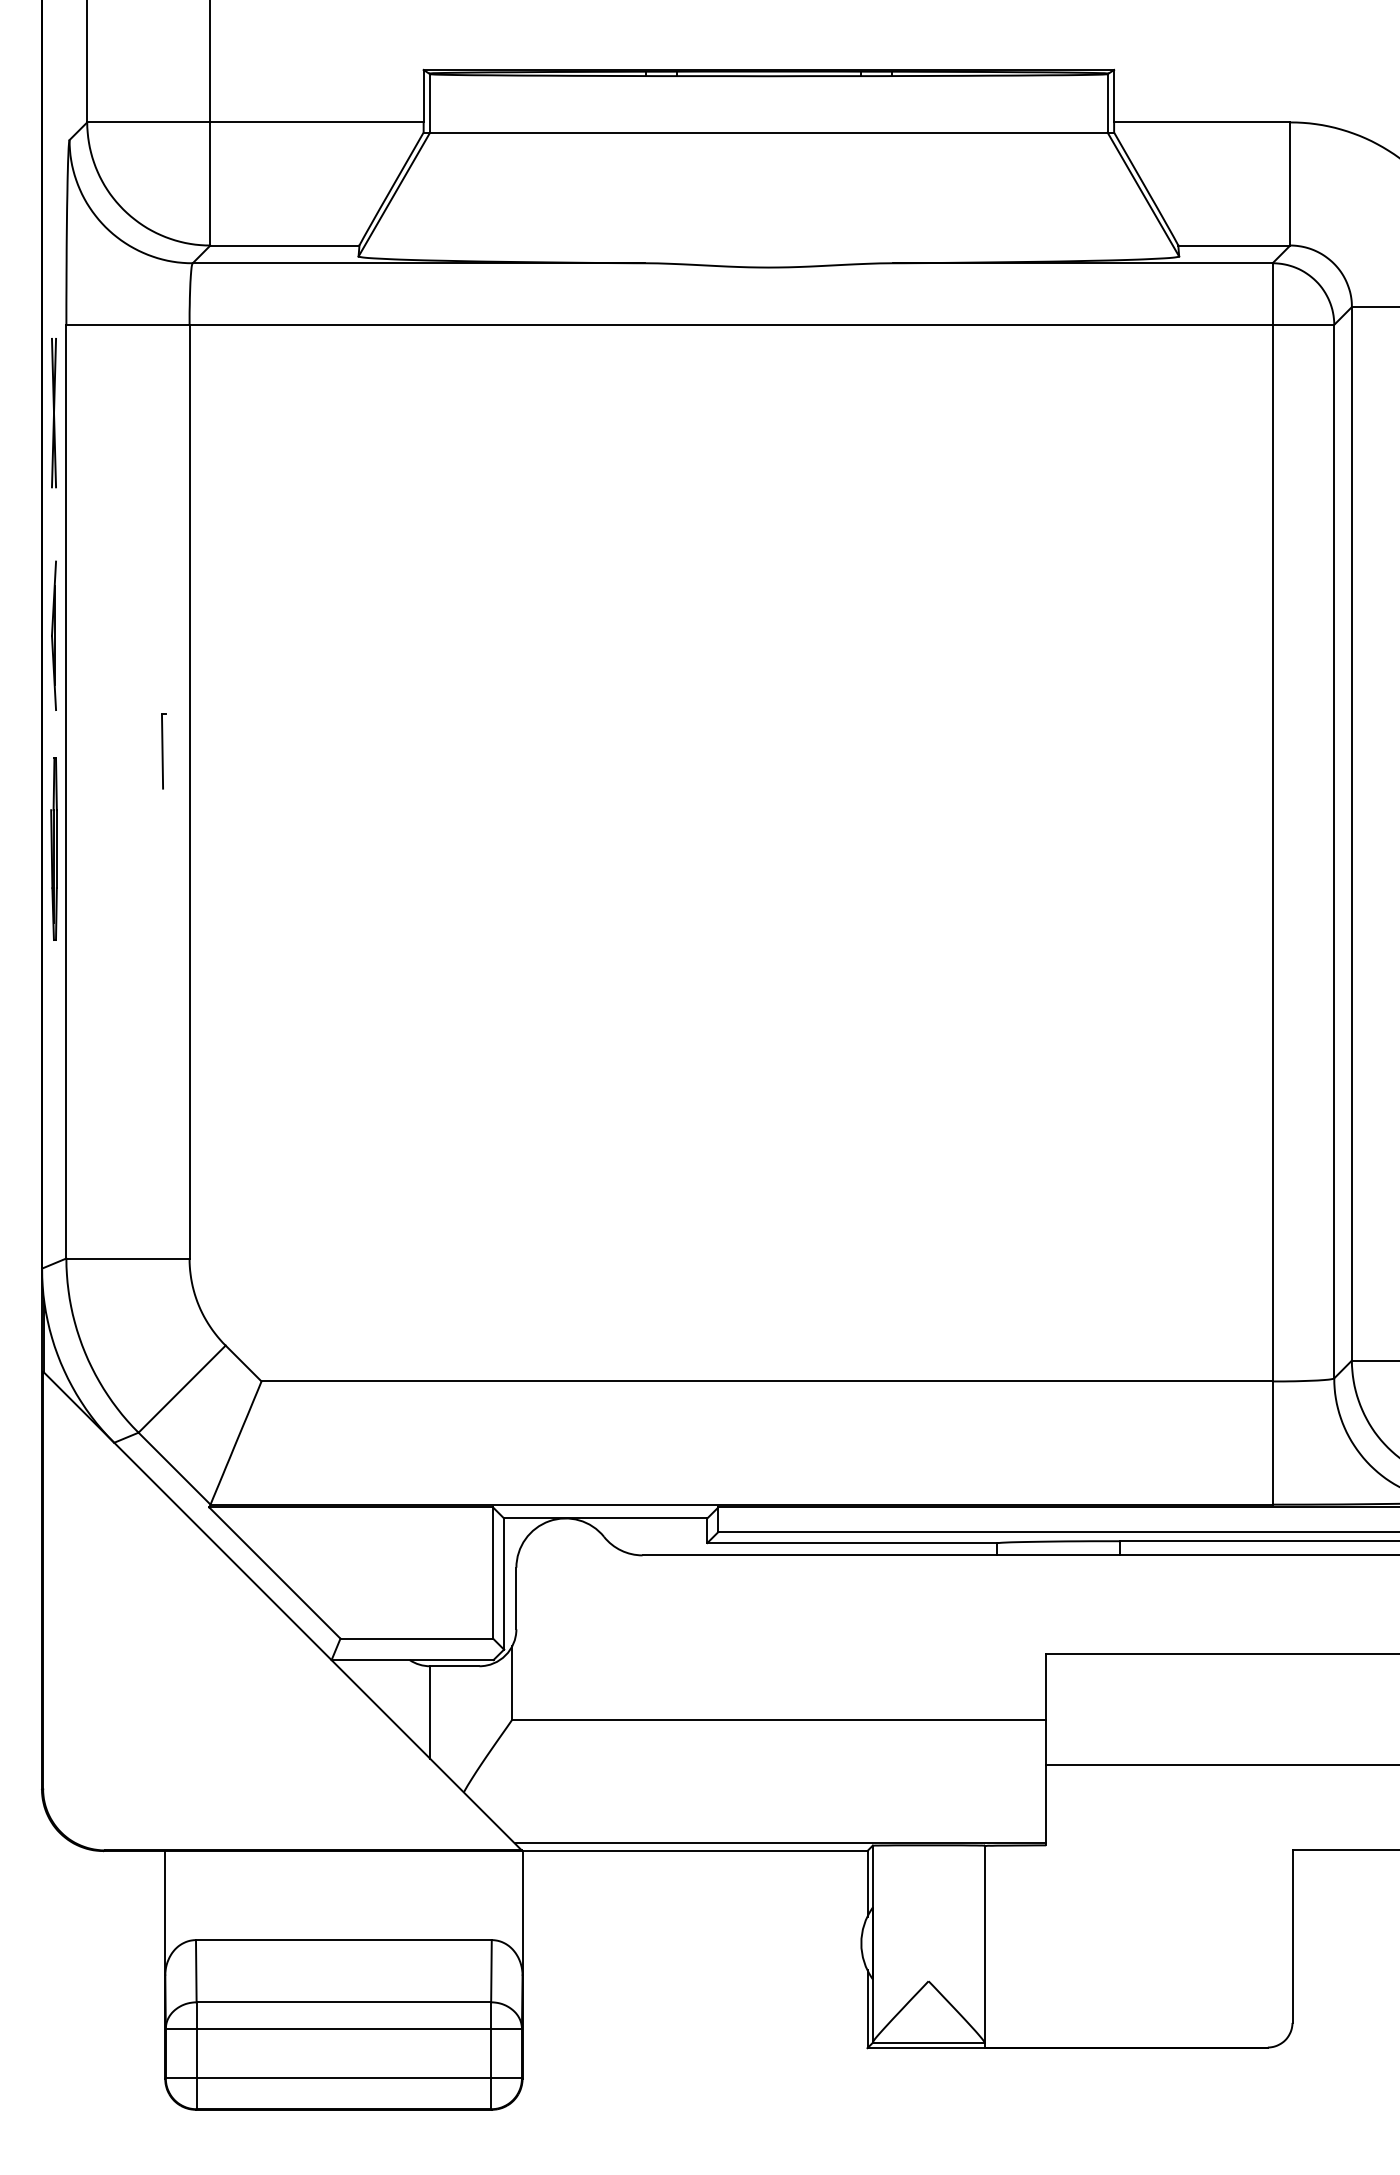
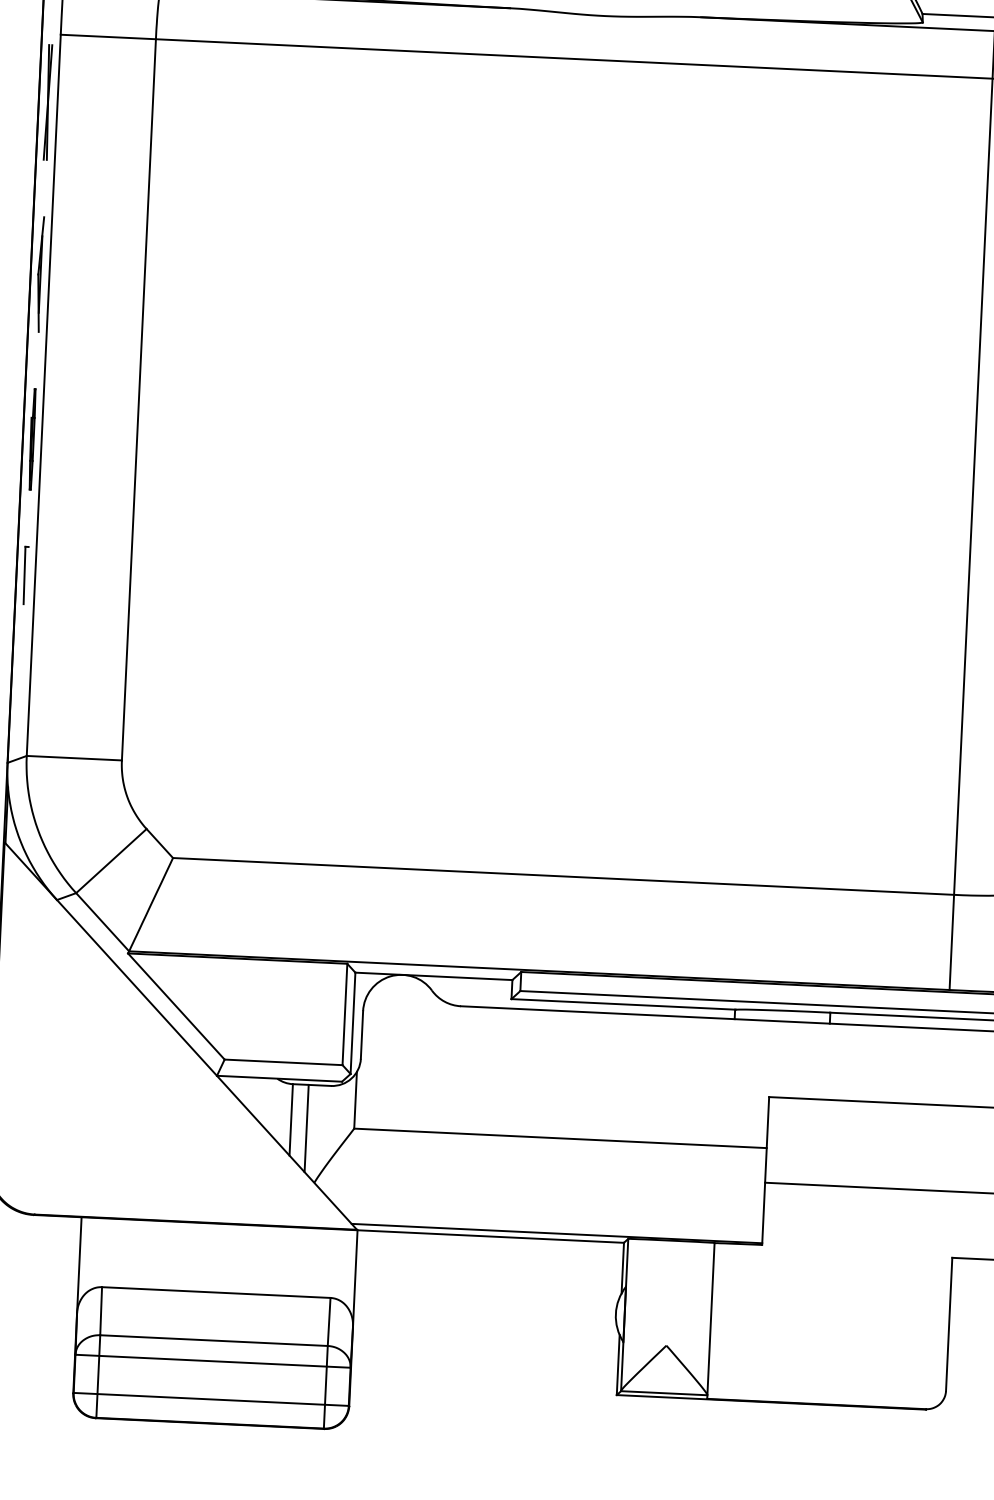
part: (163, 751) -> (25, 575), moved
part: (53, 849) -> (31, 439), size x0.71
line: (450, 1722) -> (306, 1128), added

